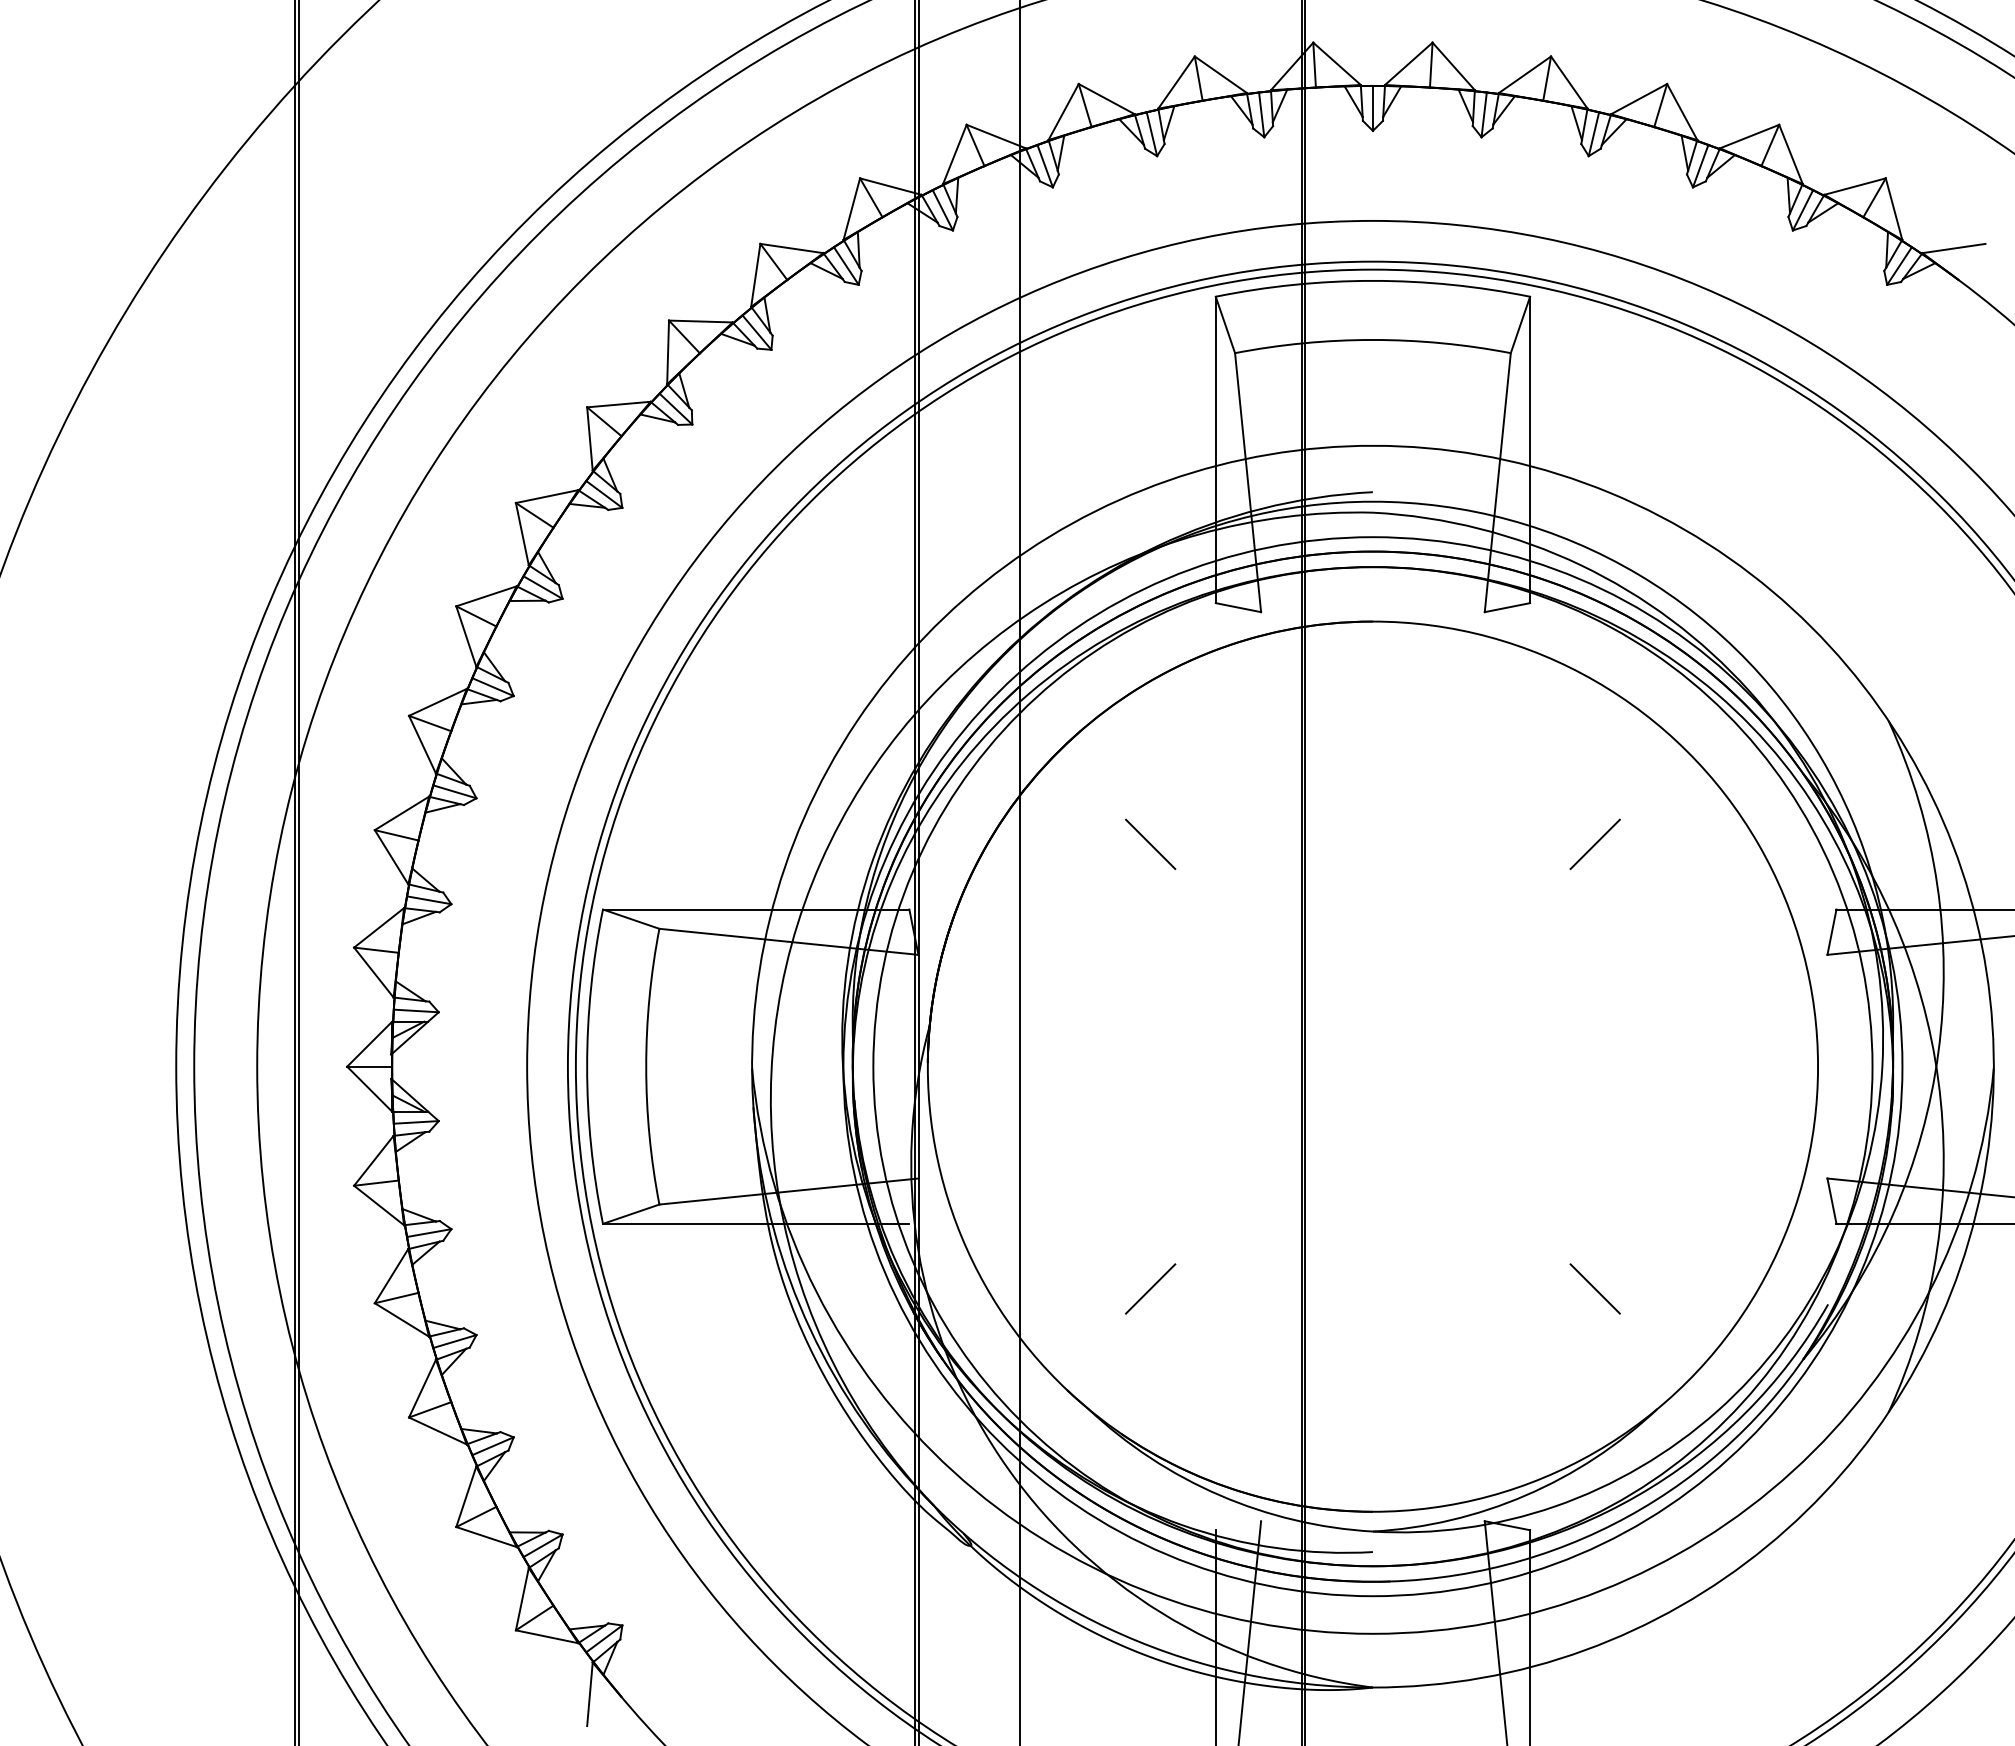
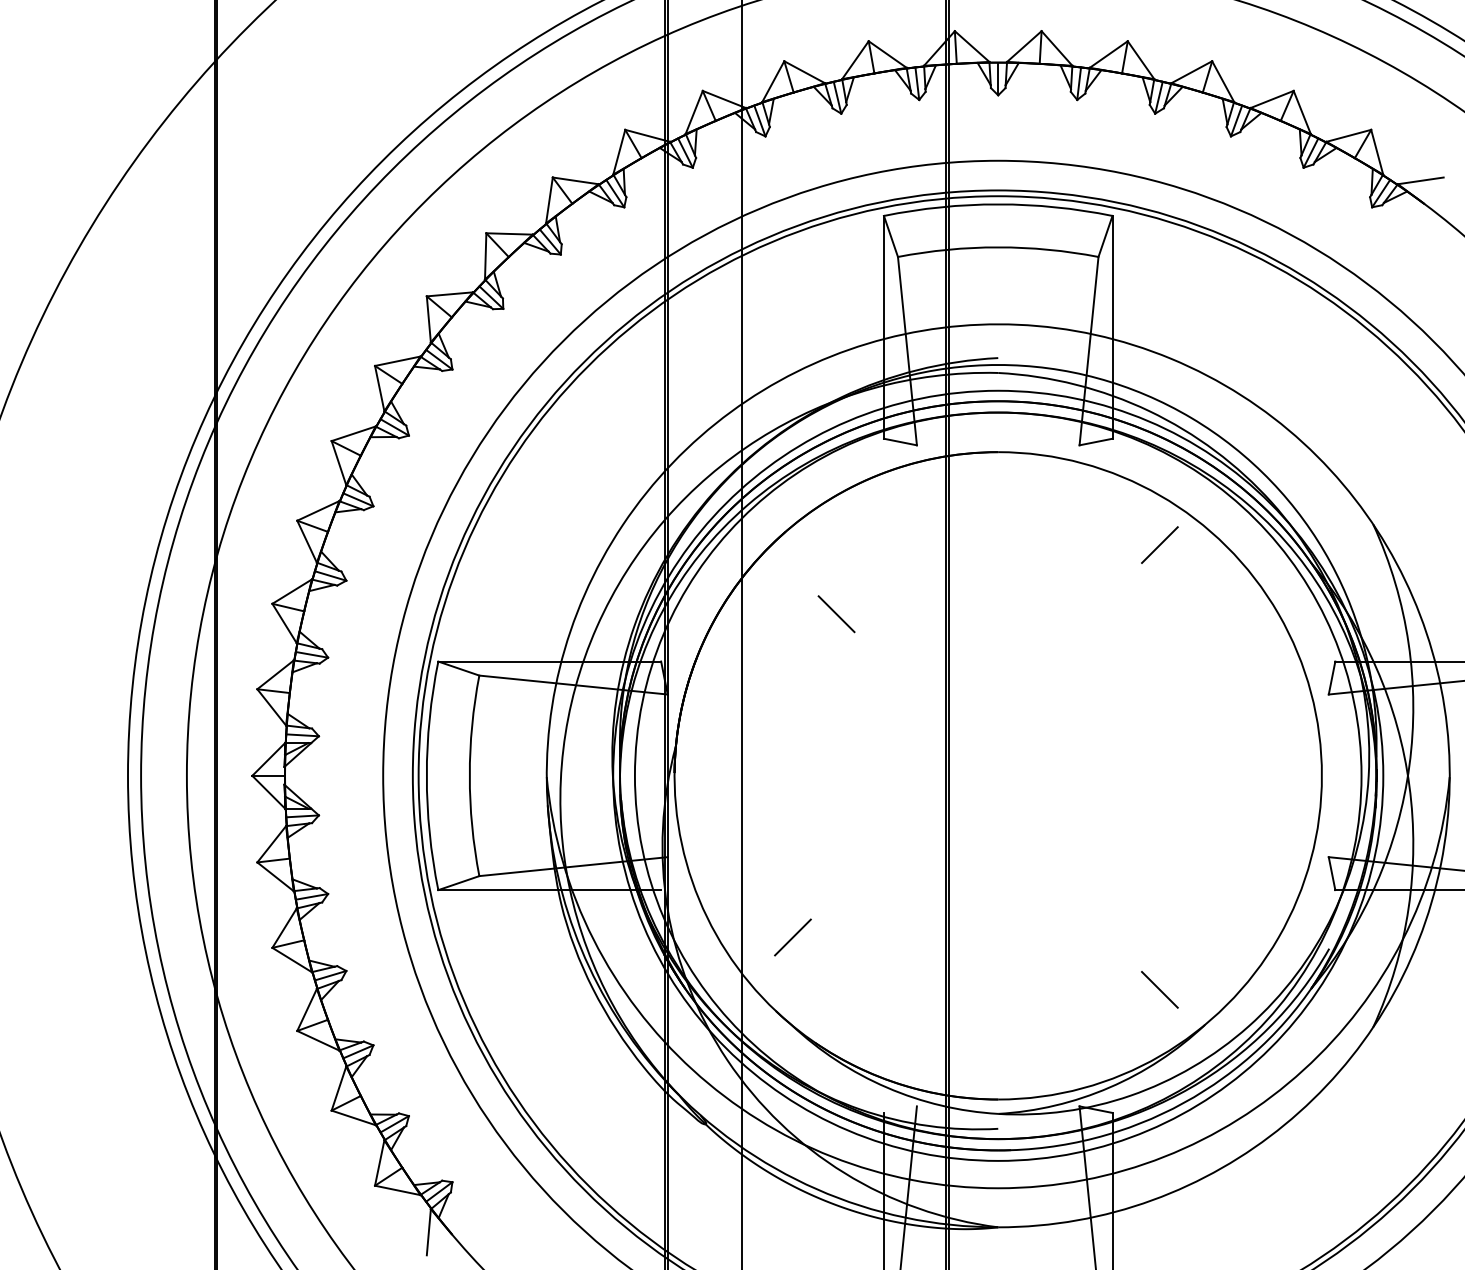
line: (1594, 844) -> (1159, 545), moved
line: (1150, 1288) -> (792, 937), moved
line: (1594, 1288) -> (1159, 989), moved

